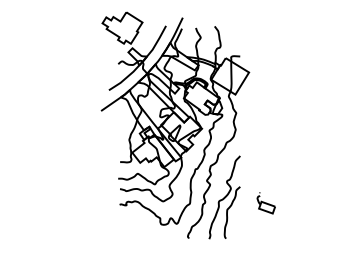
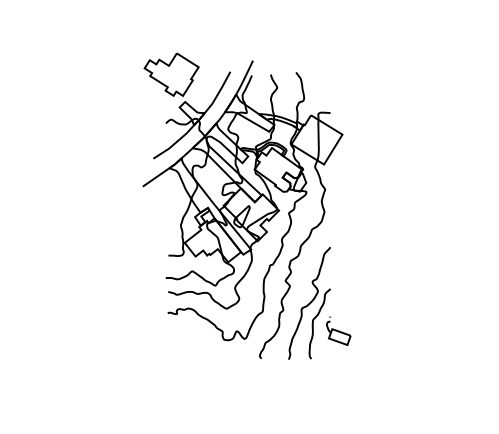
part: (266, 202) -> (338, 330), moved

